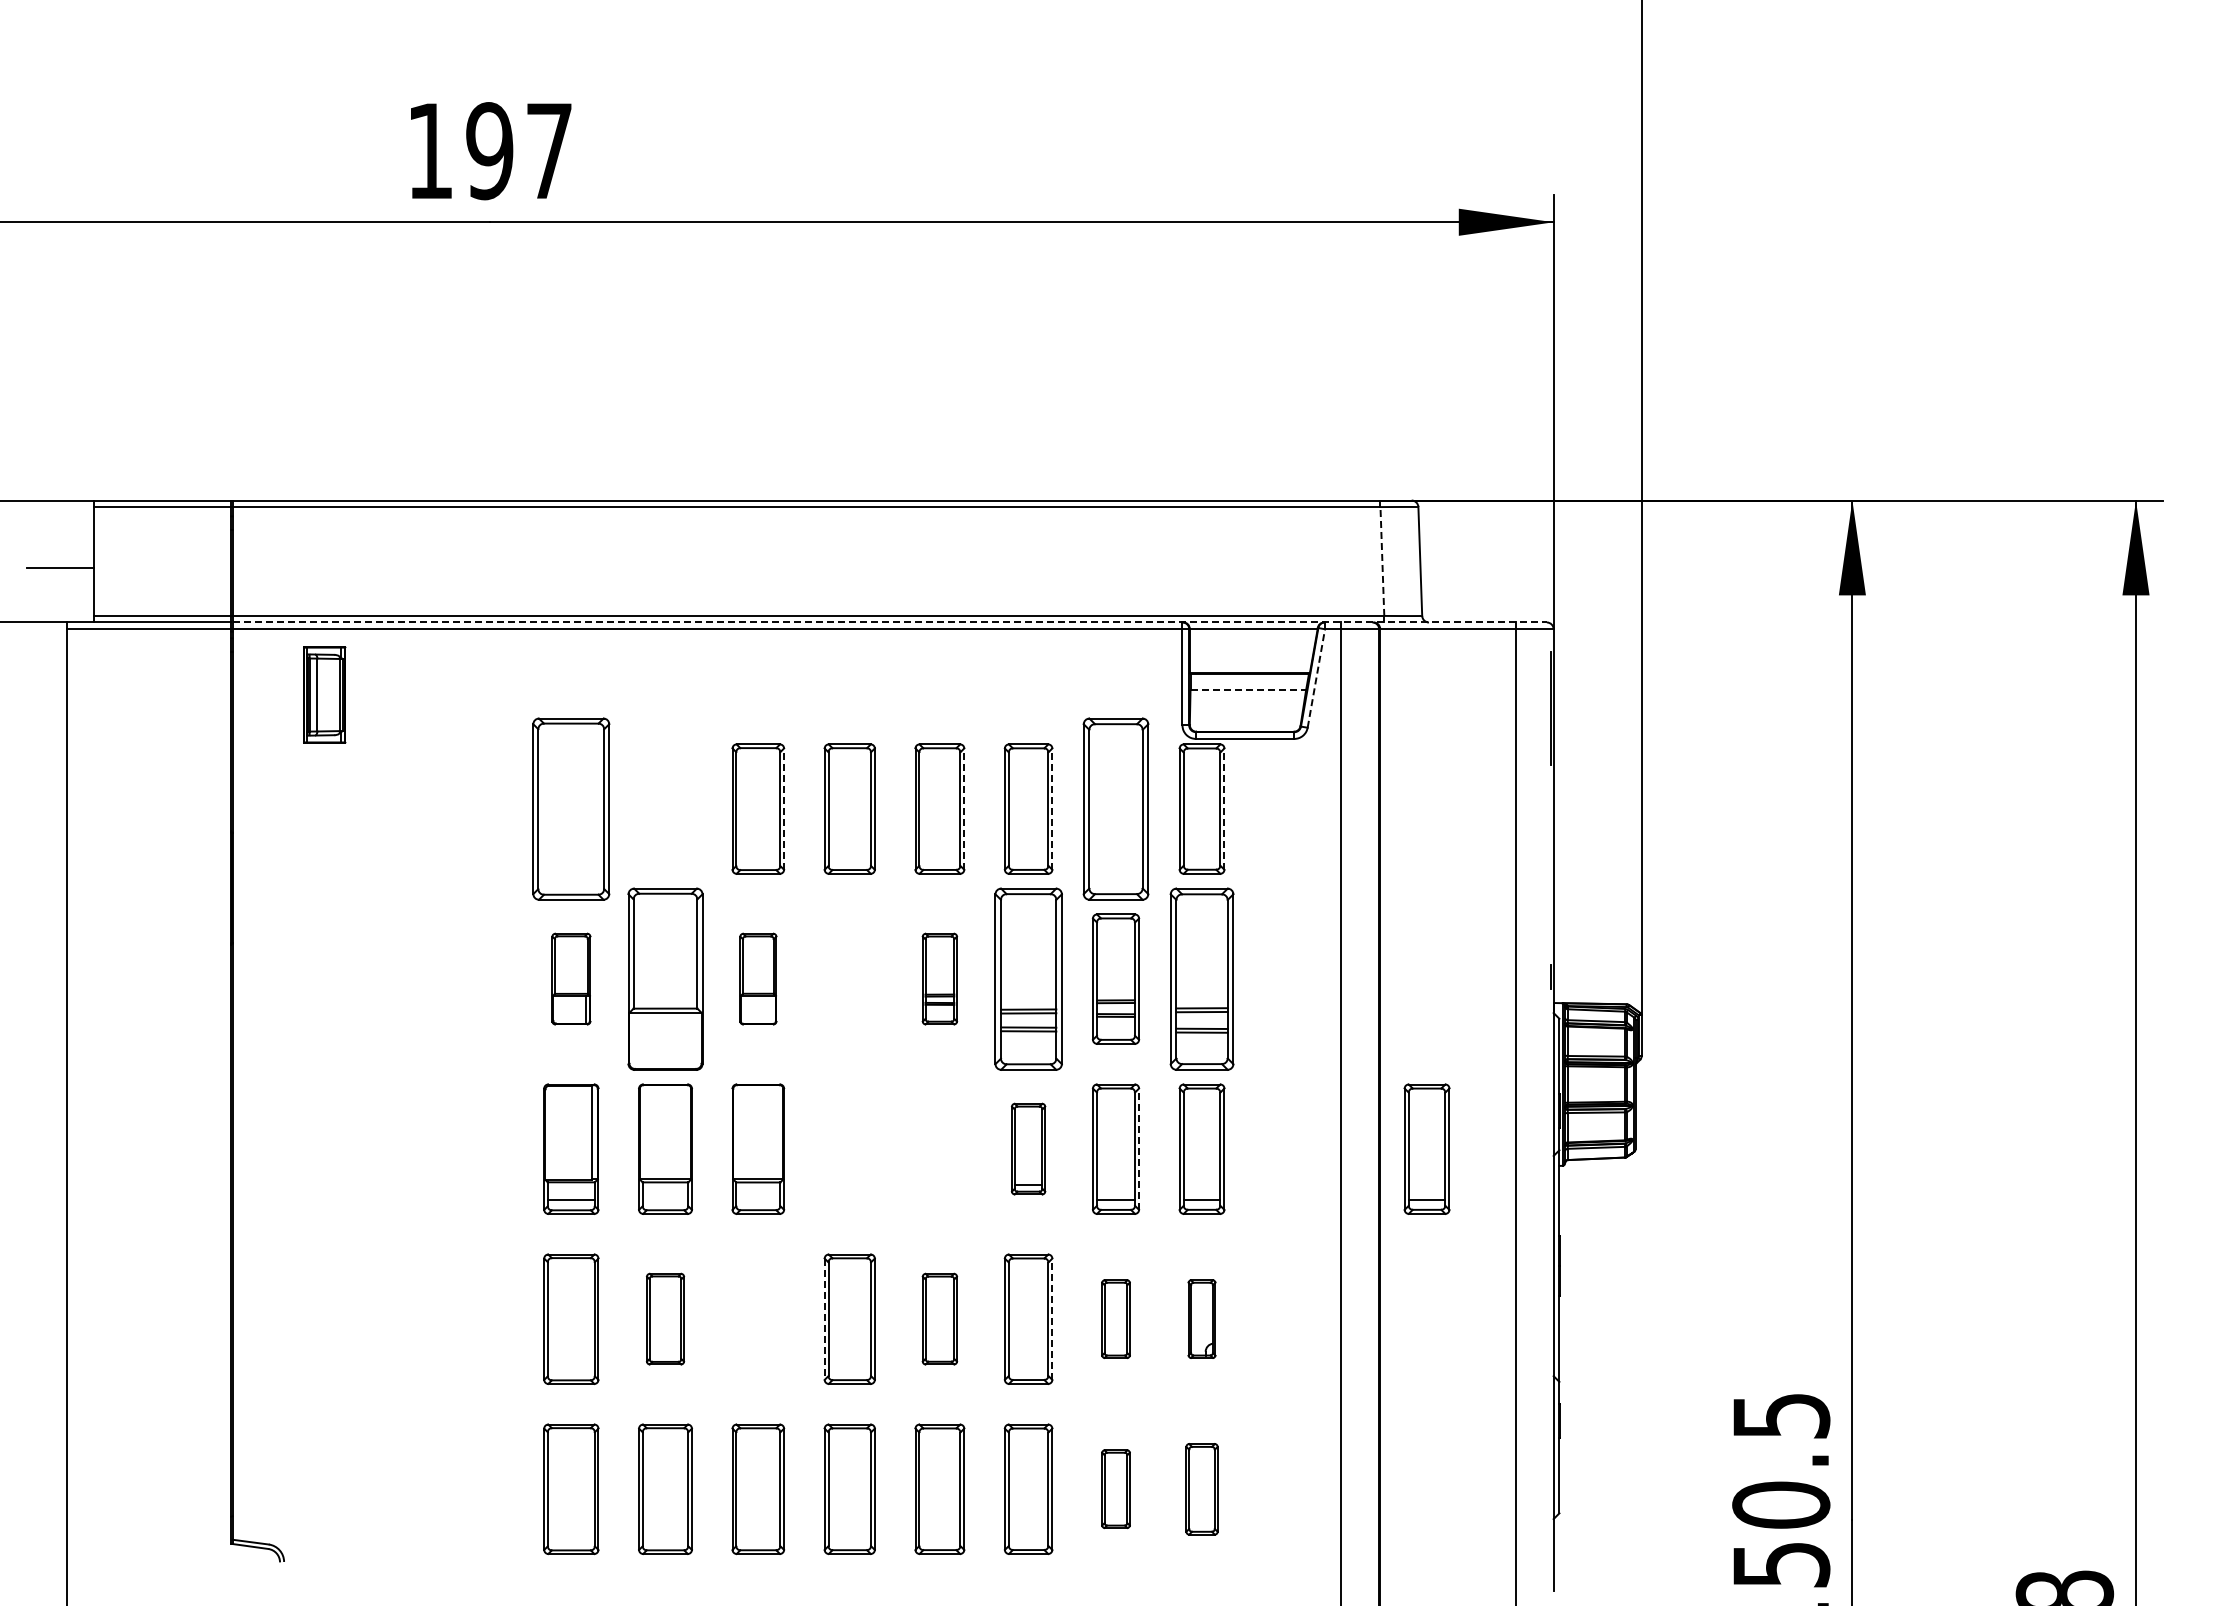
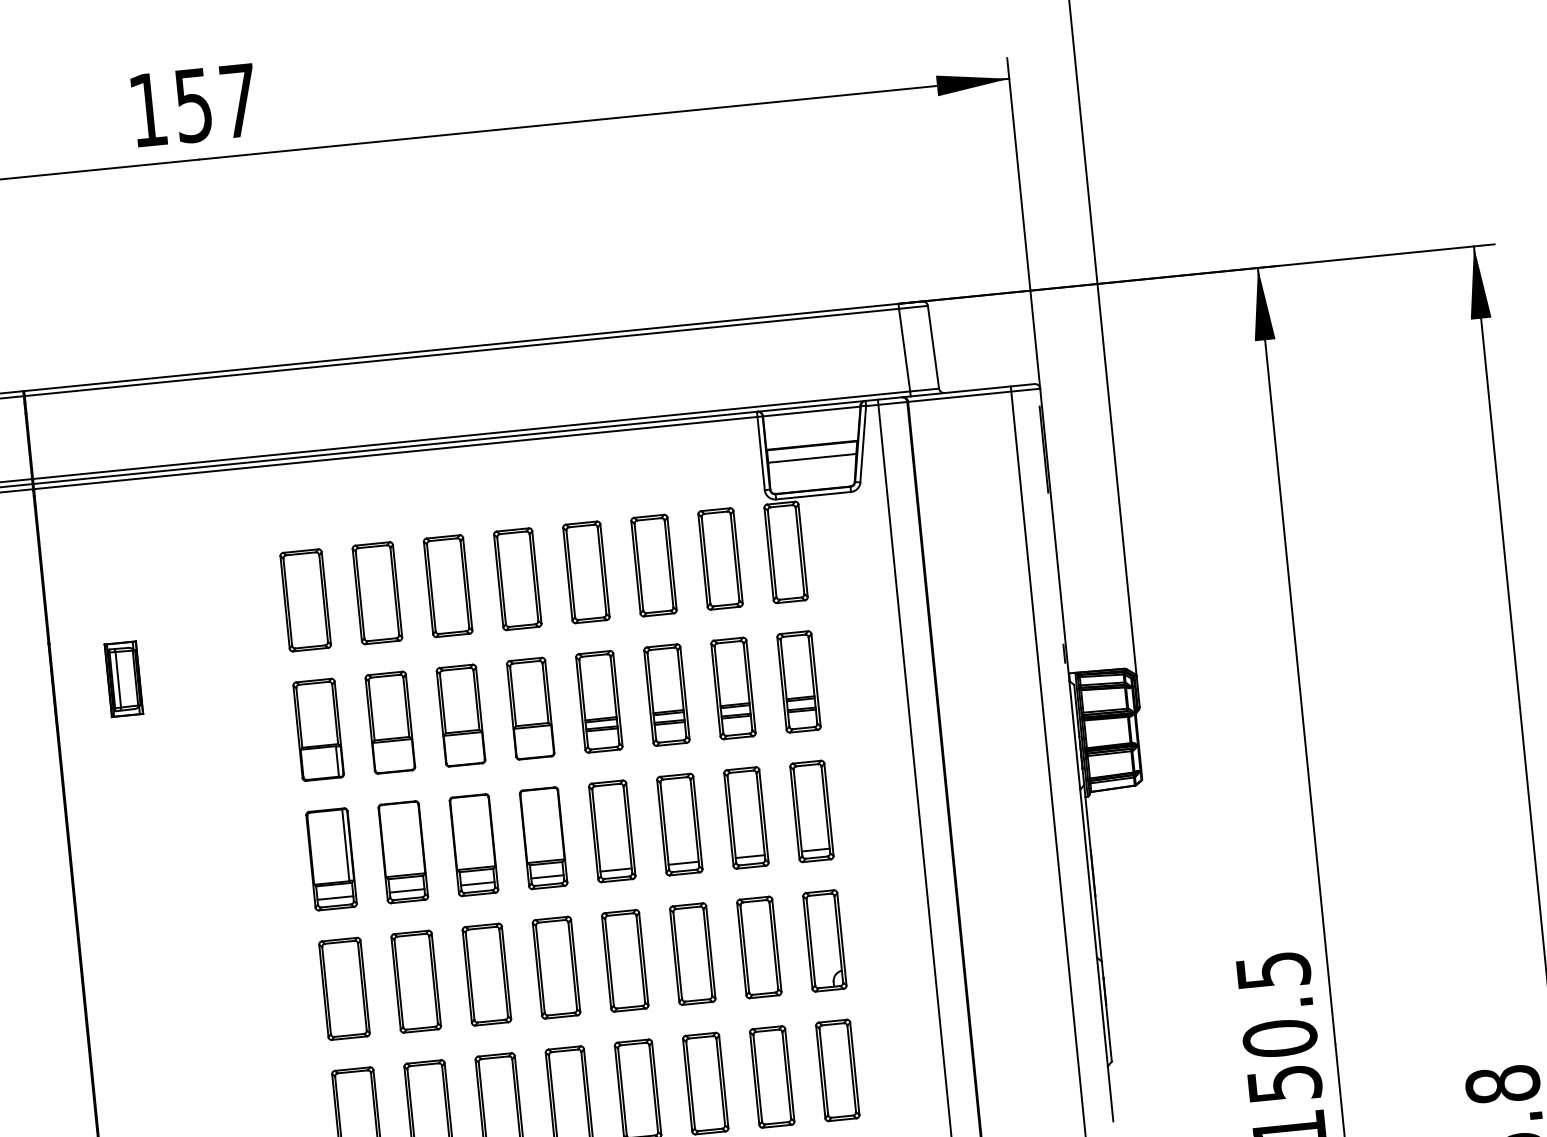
text: (489, 151) -> (193, 105), 197 -> 157
line: (1382, 561) -> (904, 350), dashed -> solid
line: (890, 622) -> (534, 433), dashed -> solid
line: (1316, 678) -> (863, 444), dashed -> solid
line: (1248, 690) -> (812, 458), dashed -> solid
part: (324, 694) -> (123, 678), moved
part: (571, 808) -> (305, 599), size x0.71
part: (665, 808) -> (377, 592), added
part: (1115, 808) -> (720, 558), size x0.71
line: (784, 809) -> (468, 584), dashed -> solid
line: (964, 809) -> (605, 570), dashed -> solid
line: (1052, 809) -> (672, 564), dashed -> solid
line: (1224, 809) -> (803, 551), dashed -> solid
part: (571, 978) -> (318, 729), size x1.43
part: (665, 978) -> (390, 722), size x0.71
part: (758, 978) -> (461, 715), size x1.43
part: (849, 978) -> (530, 708), added
part: (939, 978) -> (599, 701), size x1.43
part: (1028, 978) -> (666, 694), size x0.71
part: (1201, 978) -> (798, 681), size x0.71
part: (849, 1148) -> (543, 837), added
part: (939, 1148) -> (611, 830), added
part: (1028, 1148) -> (679, 824), size x1.43
part: (1426, 1148) -> (982, 793), removed
line: (1139, 1149) -> (764, 816), dashed -> solid
line: (665, 1199) -> (407, 890), added
line: (758, 1199) -> (477, 883), added
part: (665, 1318) -> (416, 981), size x1.43
part: (758, 1318) -> (487, 974), added
part: (939, 1318) -> (624, 960), size x1.43
part: (1115, 1318) -> (758, 946), size x1.67
part: (1201, 1318) -> (824, 940), size x1.67
line: (824, 1319) -> (537, 969), dashed -> solid
line: (1052, 1319) -> (710, 952), dashed -> solid
part: (1115, 1488) -> (771, 1076), size x1.67
part: (1201, 1489) -> (837, 1070), size x1.43

